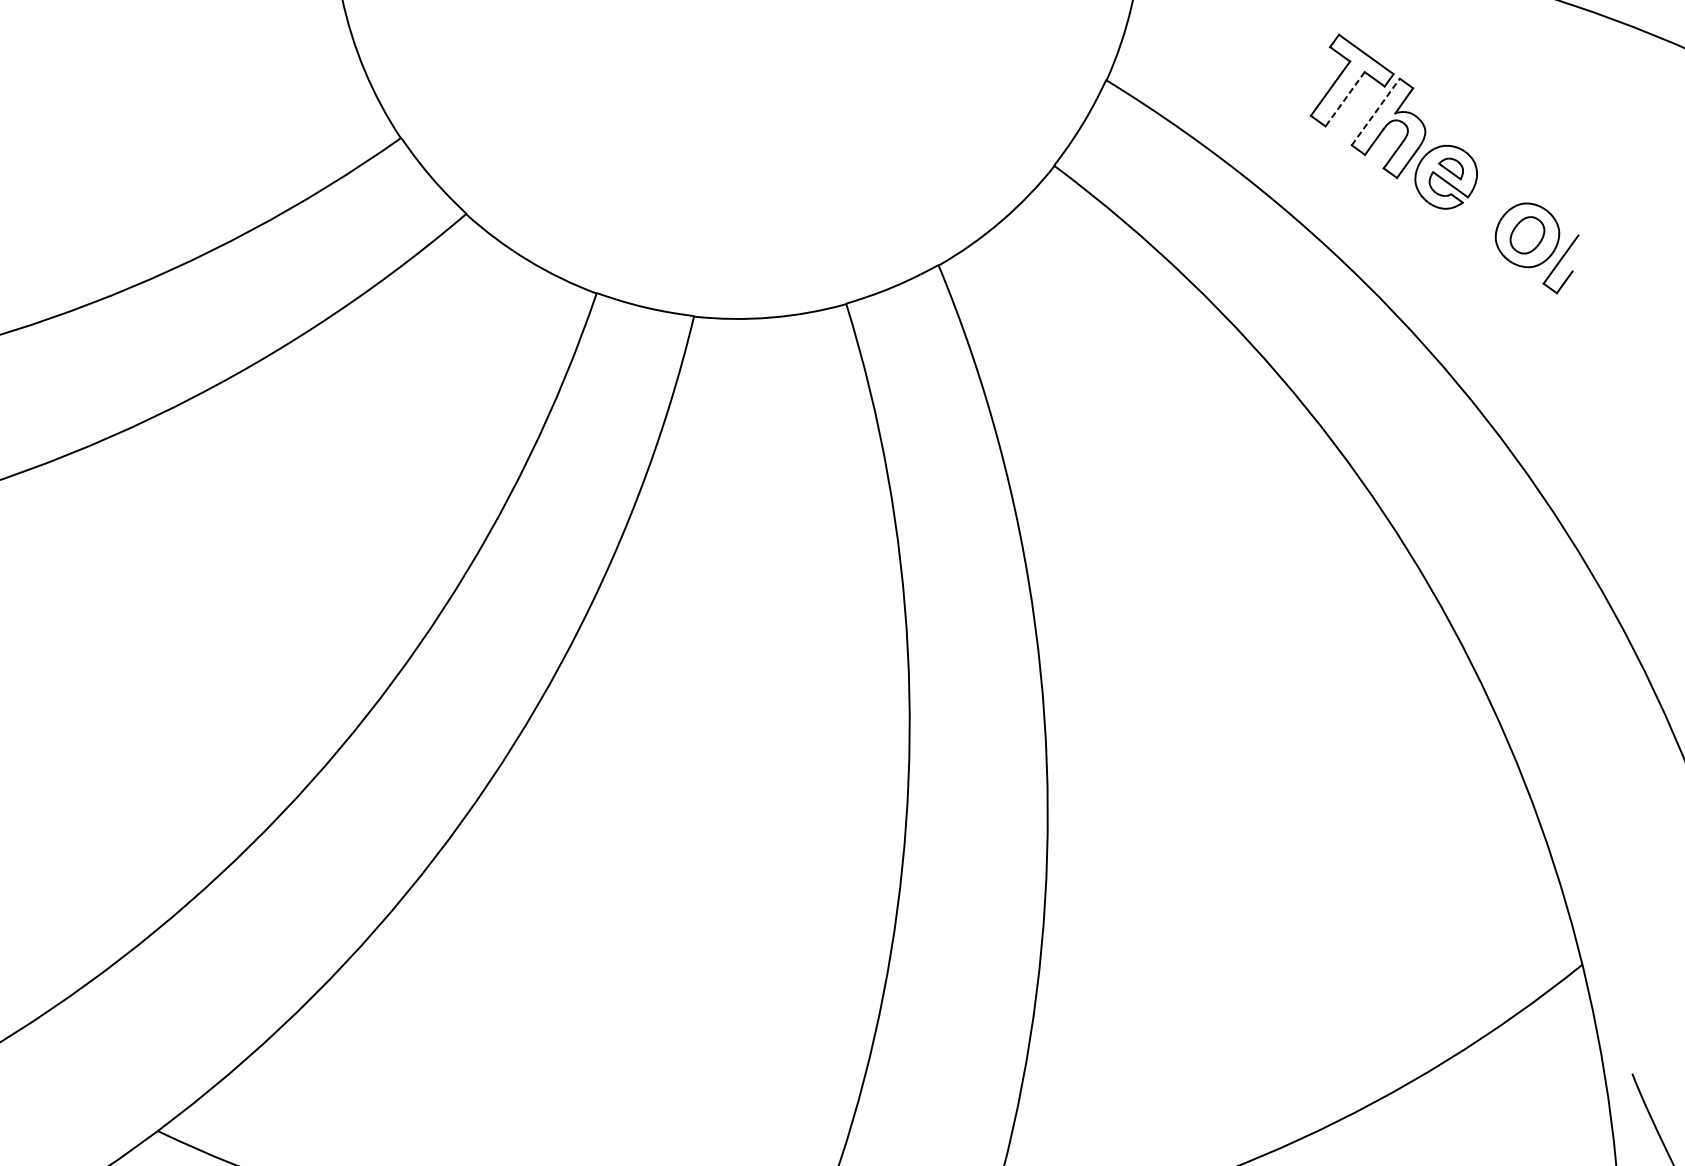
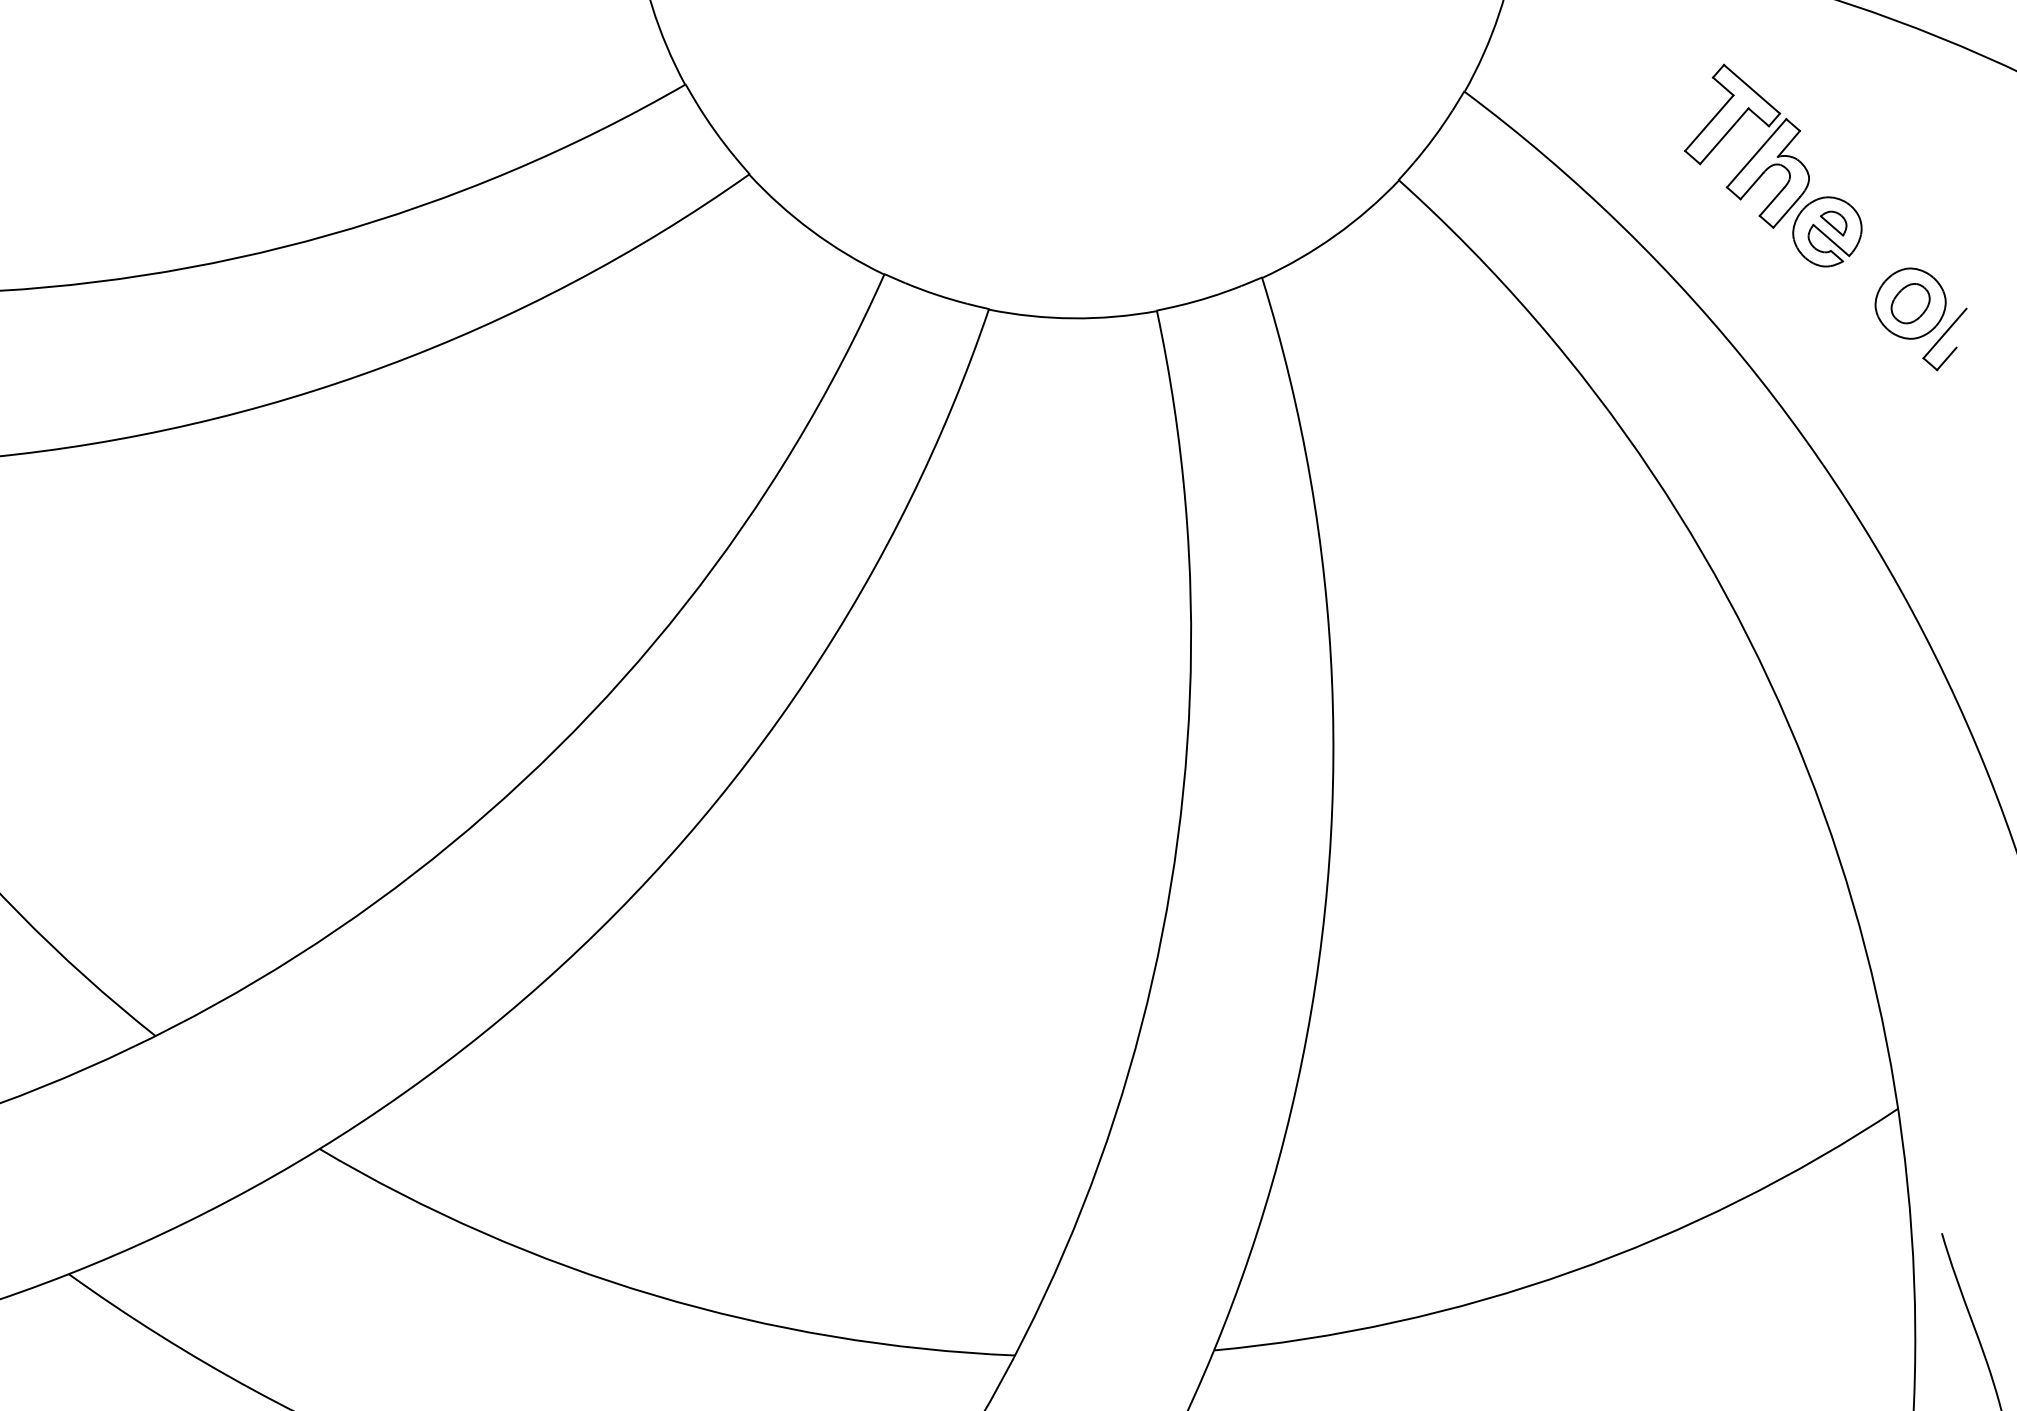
line: (1345, 99) -> (1724, 136), dashed -> solid
line: (1376, 111) -> (1757, 152), dashed -> solid

